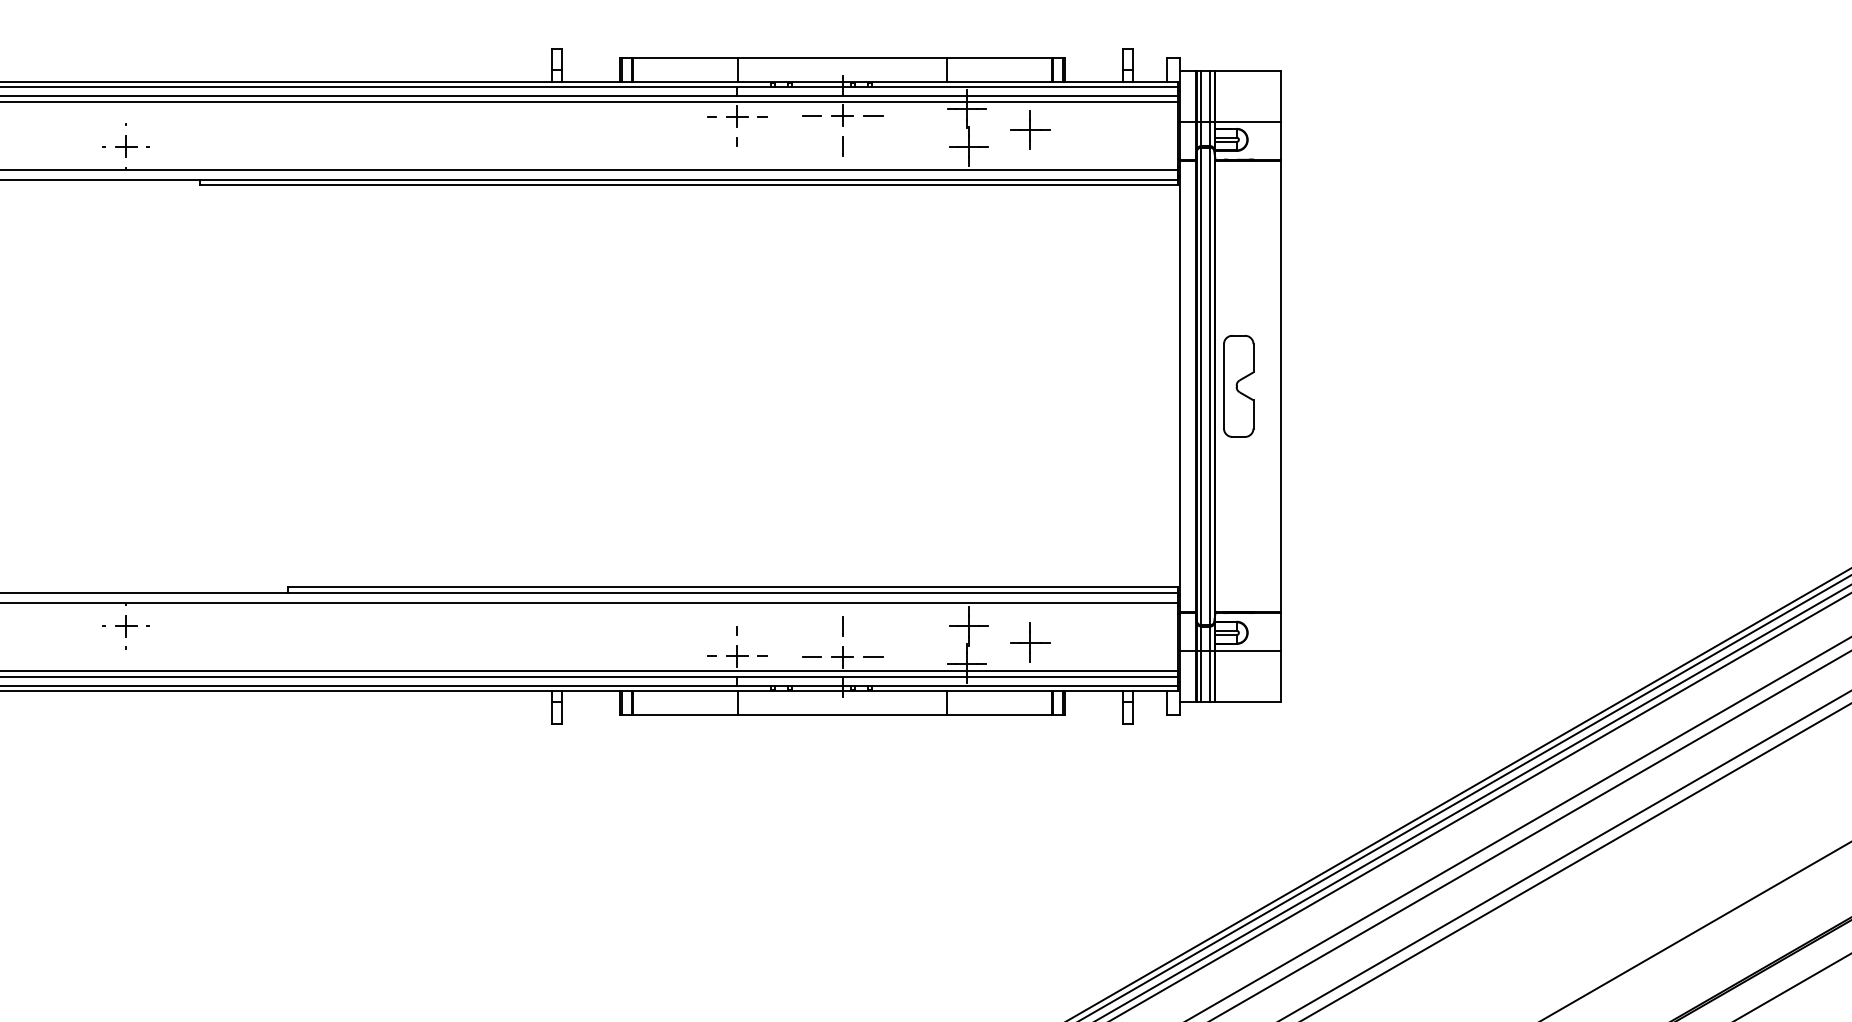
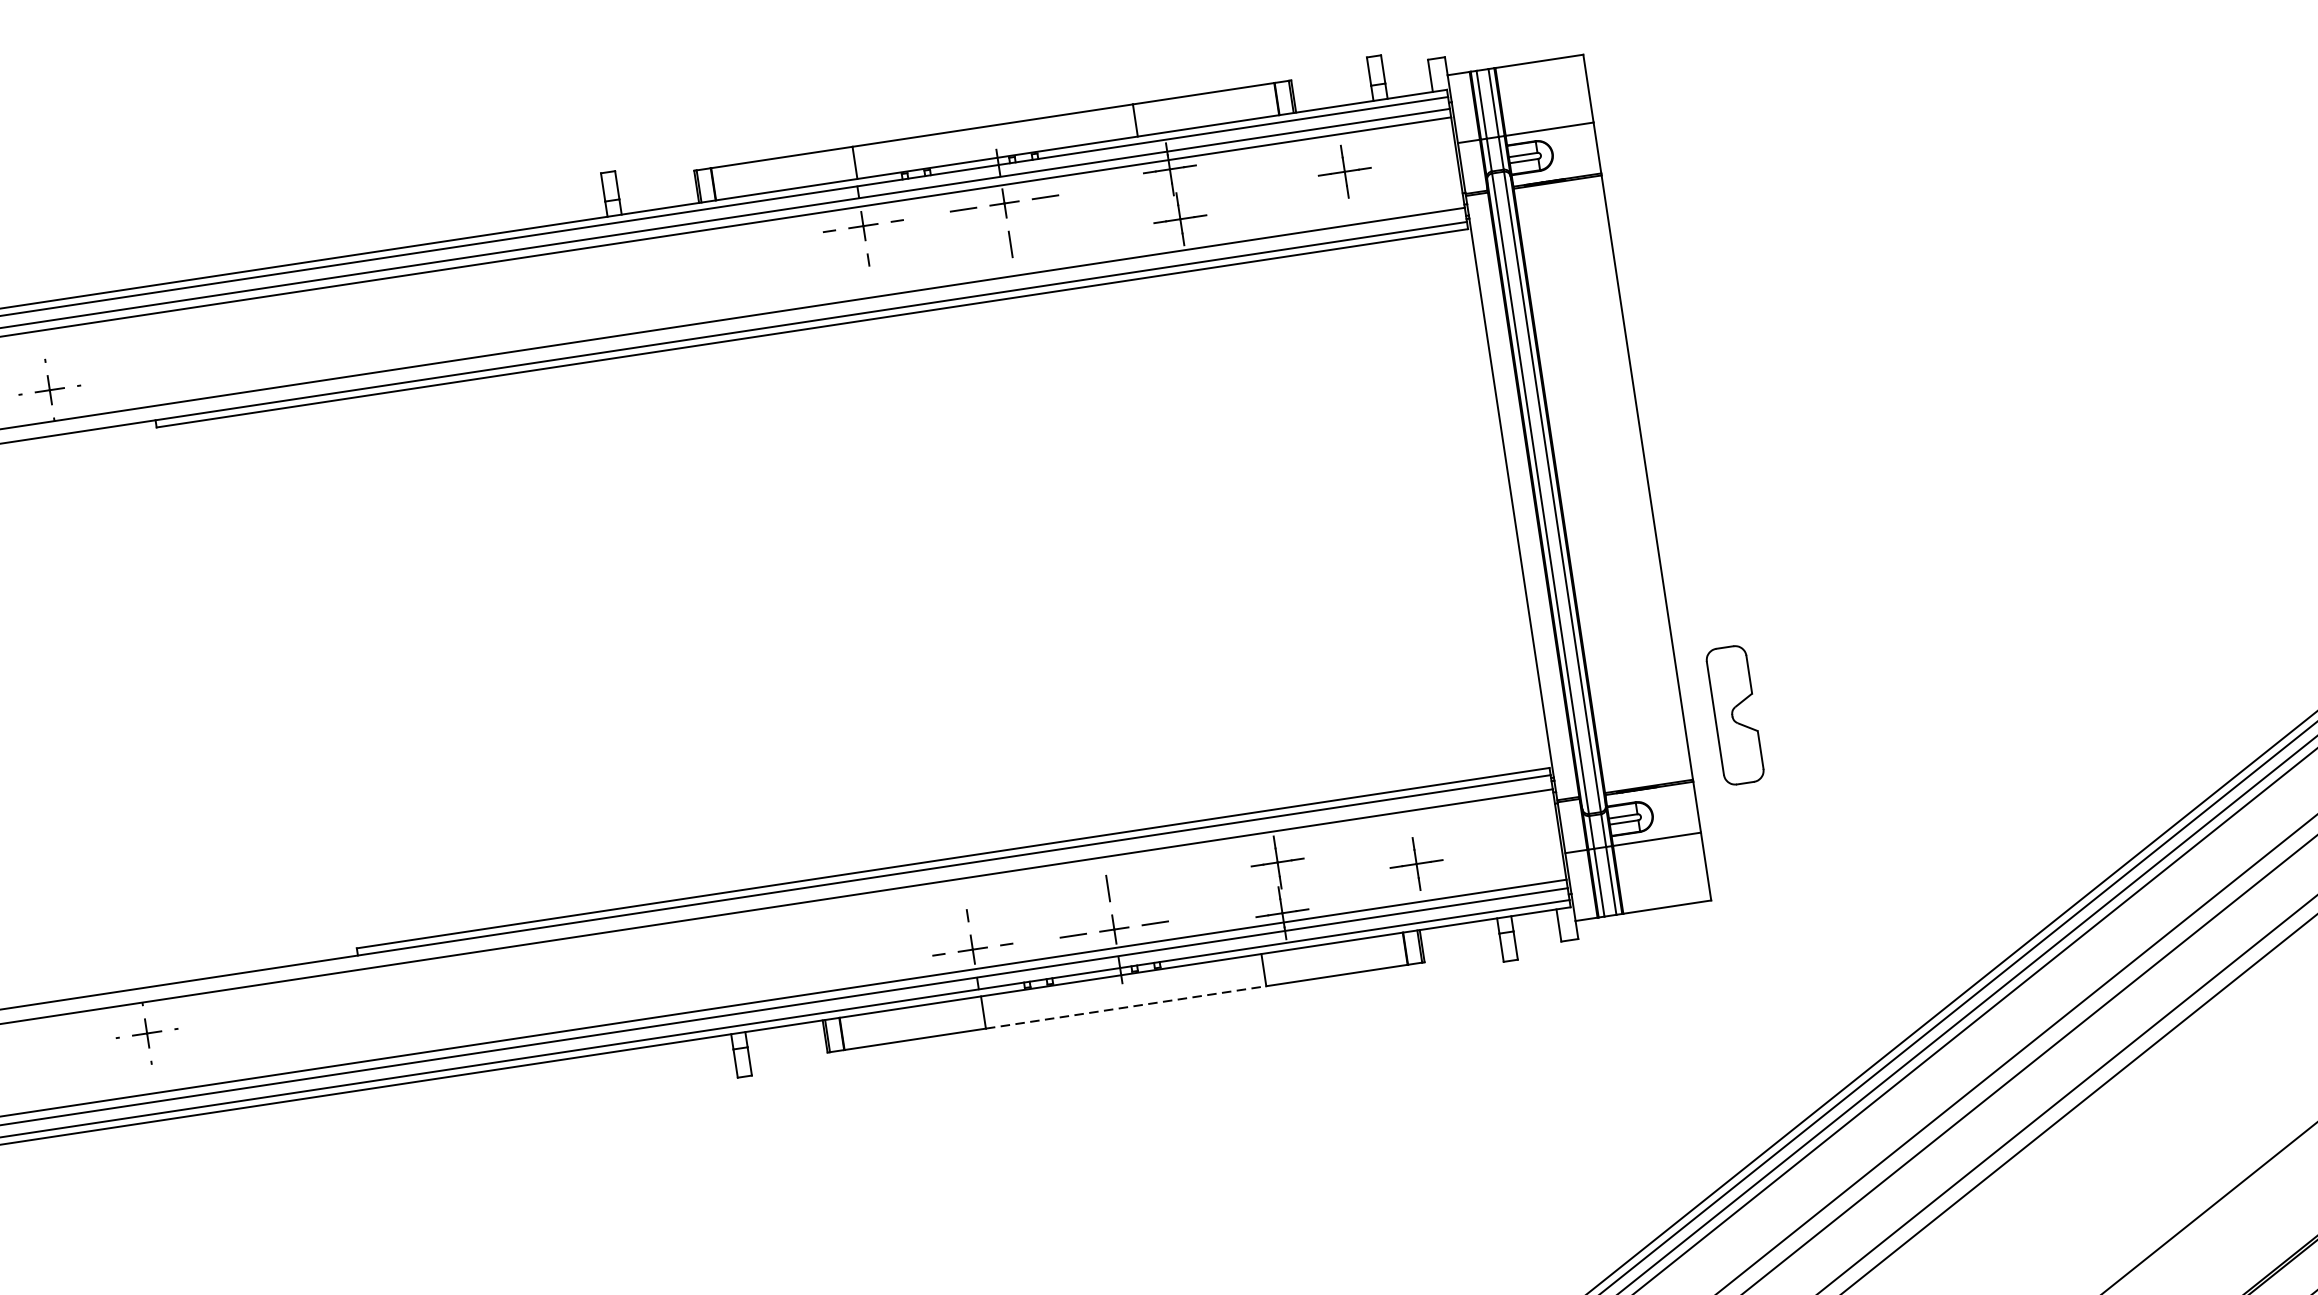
part: (1030, 129) -> (1345, 170), moved
part: (1238, 386) -> (1734, 715), moved
part: (1030, 642) -> (1417, 863), moved
line: (842, 715) -> (1126, 1007), solid -> dashed

